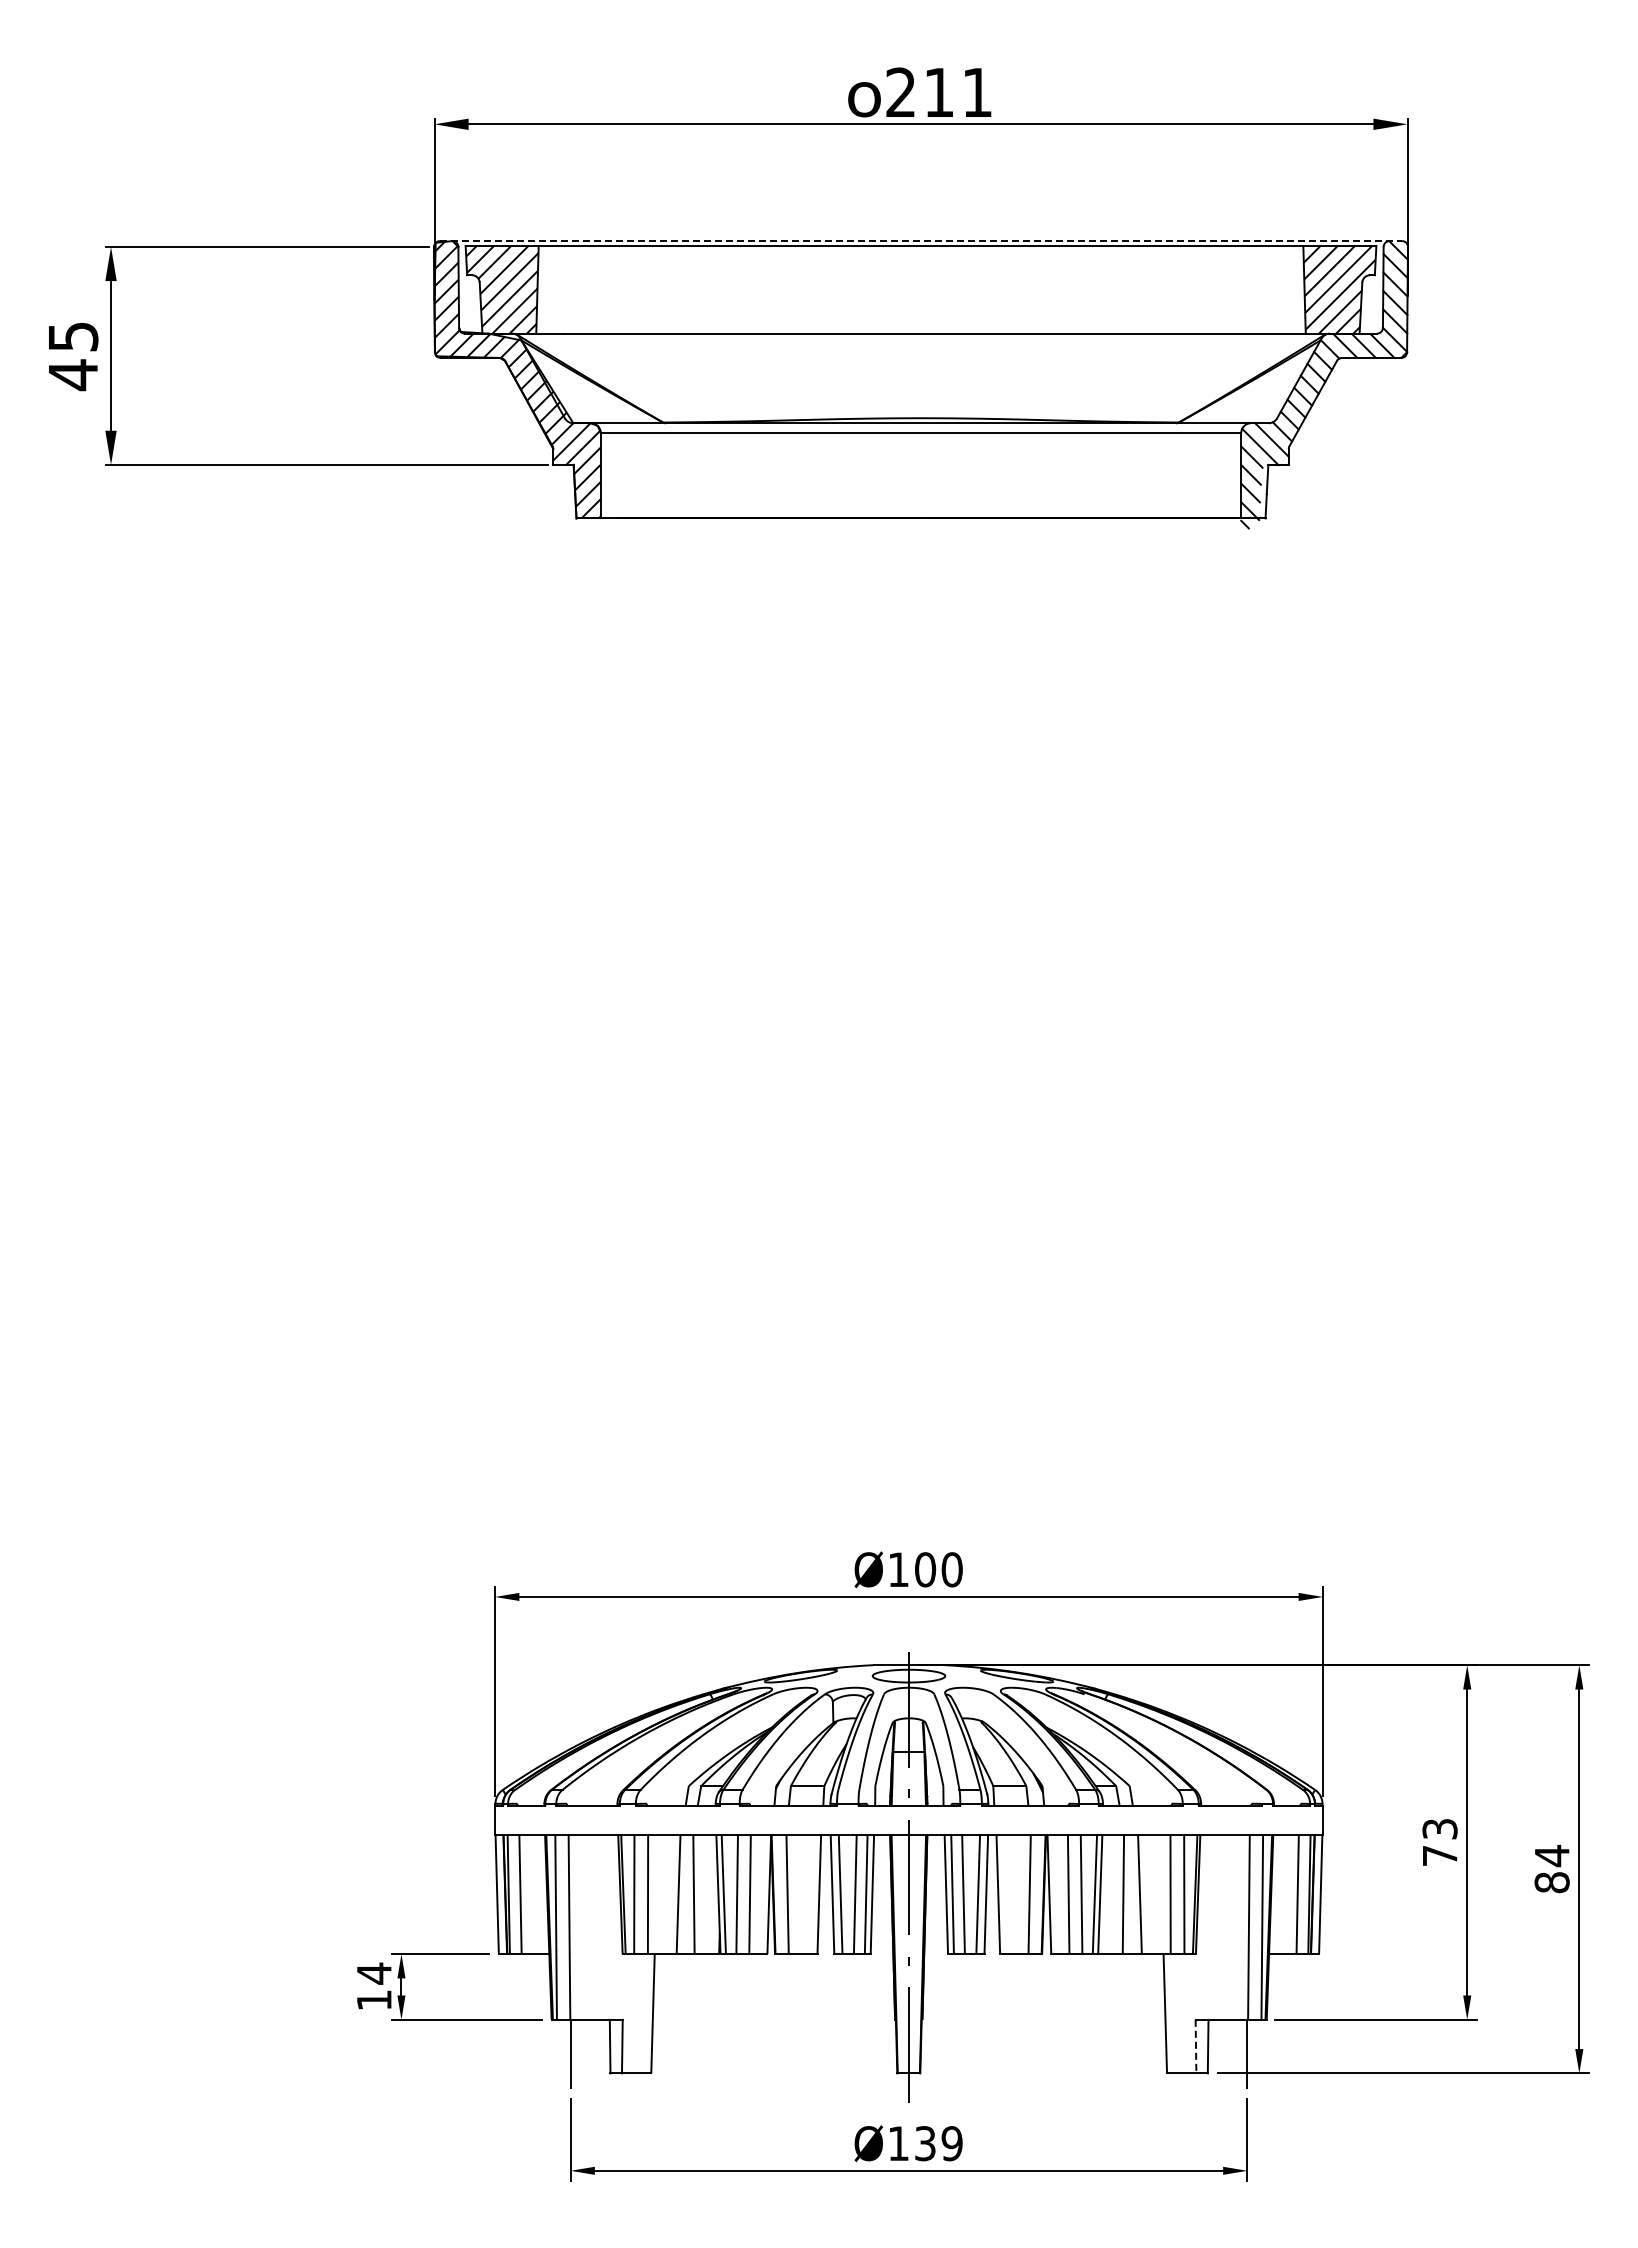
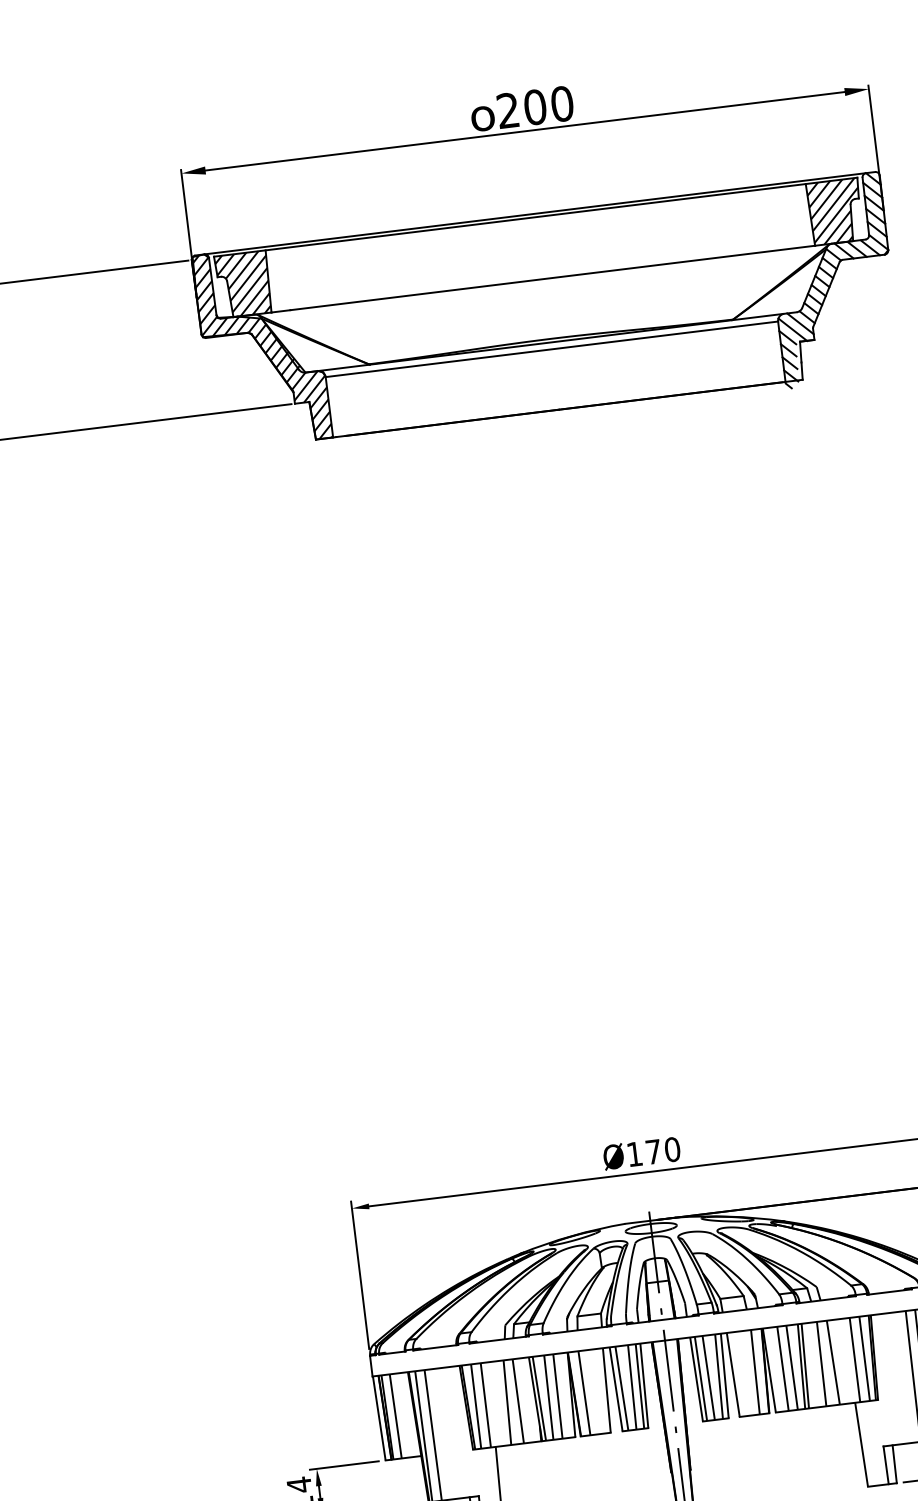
text: (958, 92) -> (548, 105), 211 -> 200
line: (921, 241) -> (535, 214), dashed -> solid
text: (925, 1569) -> (653, 1151), Ø100 -> Ø170
line: (1196, 2046) -> (886, 1465), dashed -> solid

